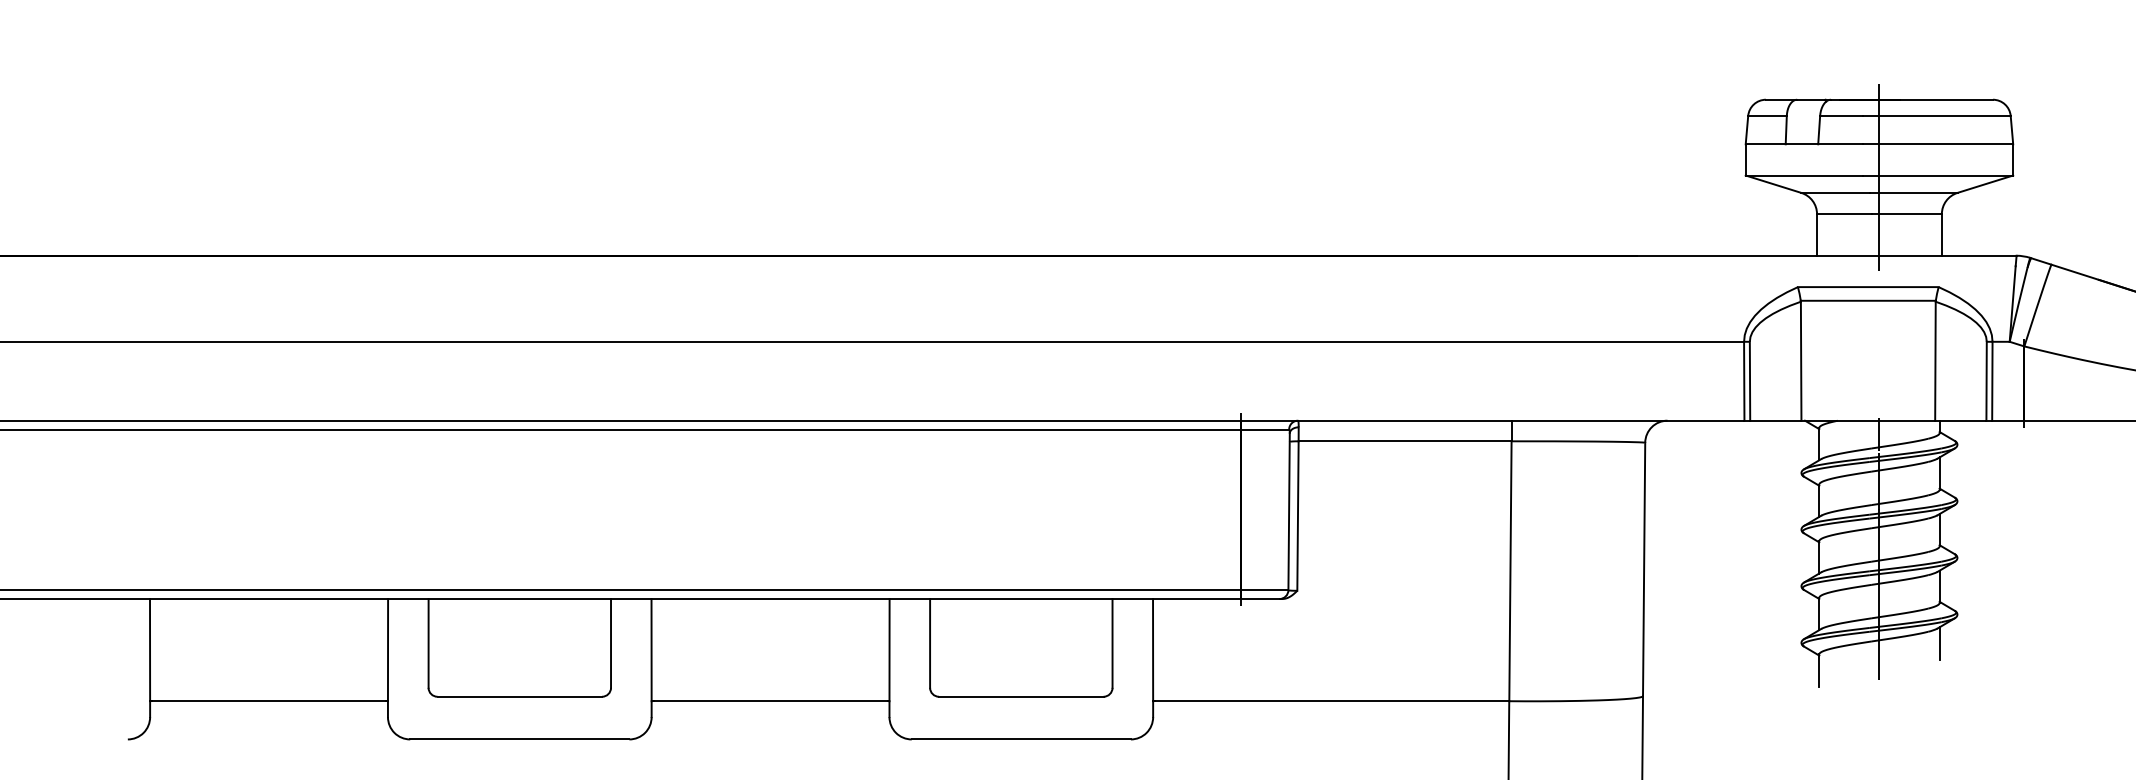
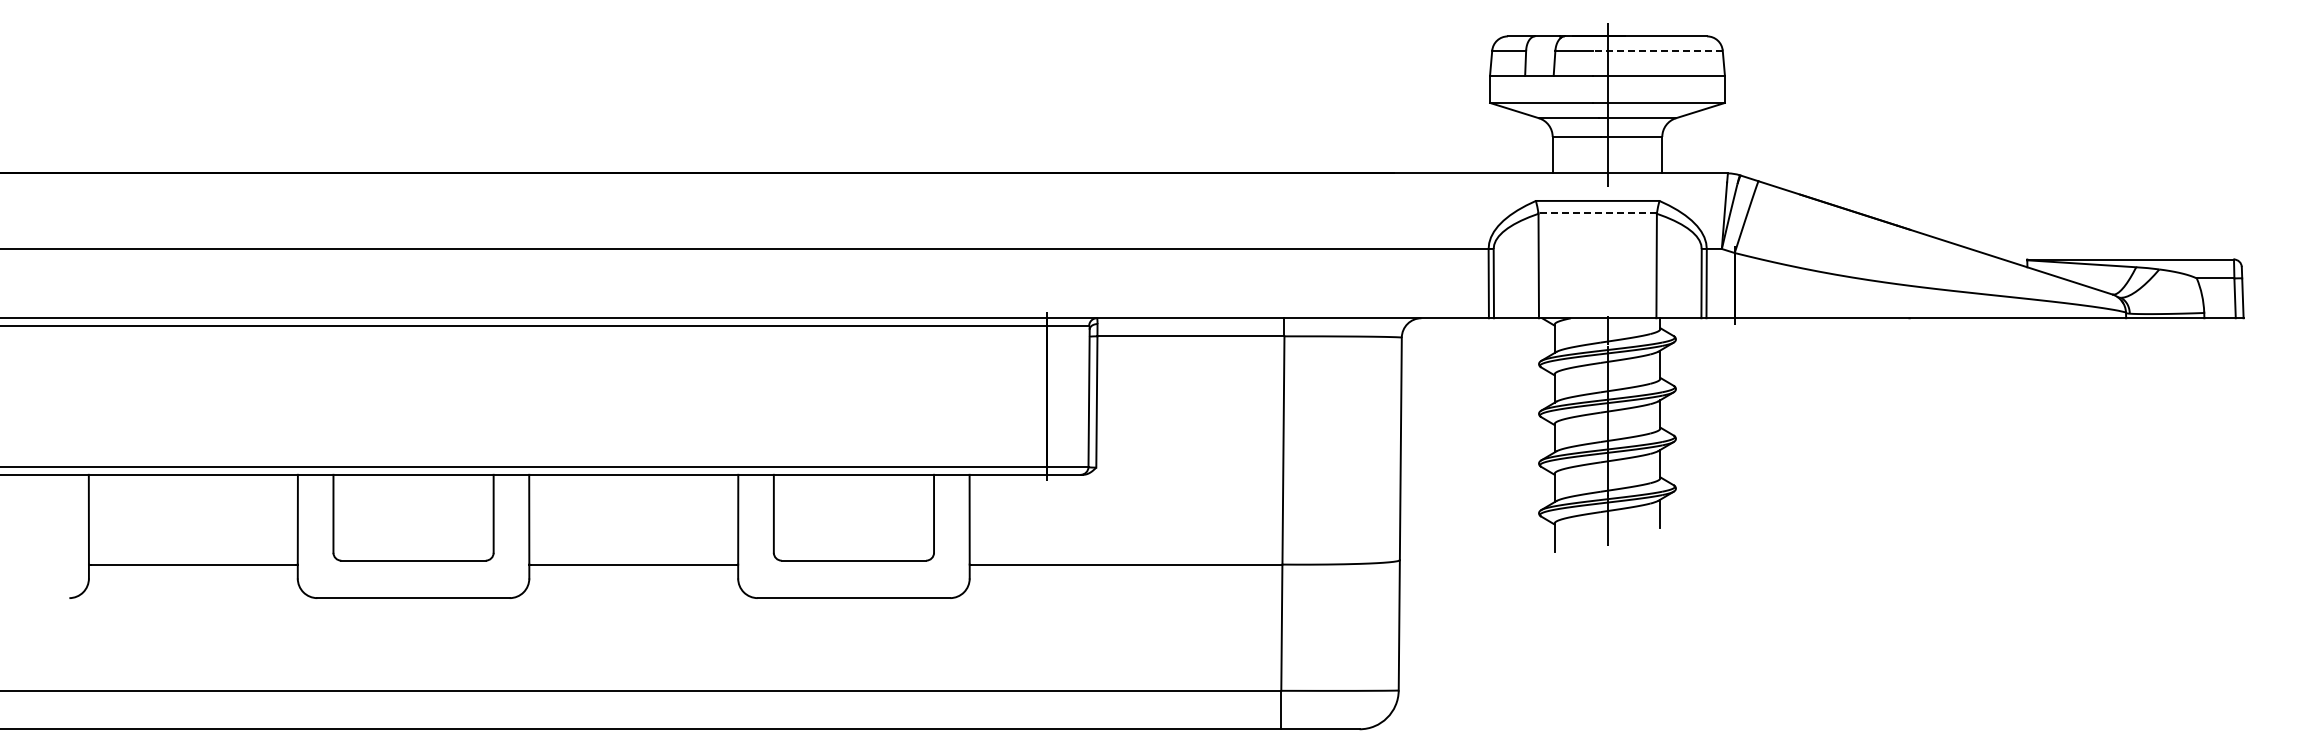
line: (1936, 115) -> (1657, 50), solid -> dashed
line: (1868, 300) -> (1597, 212), solid -> dashed

